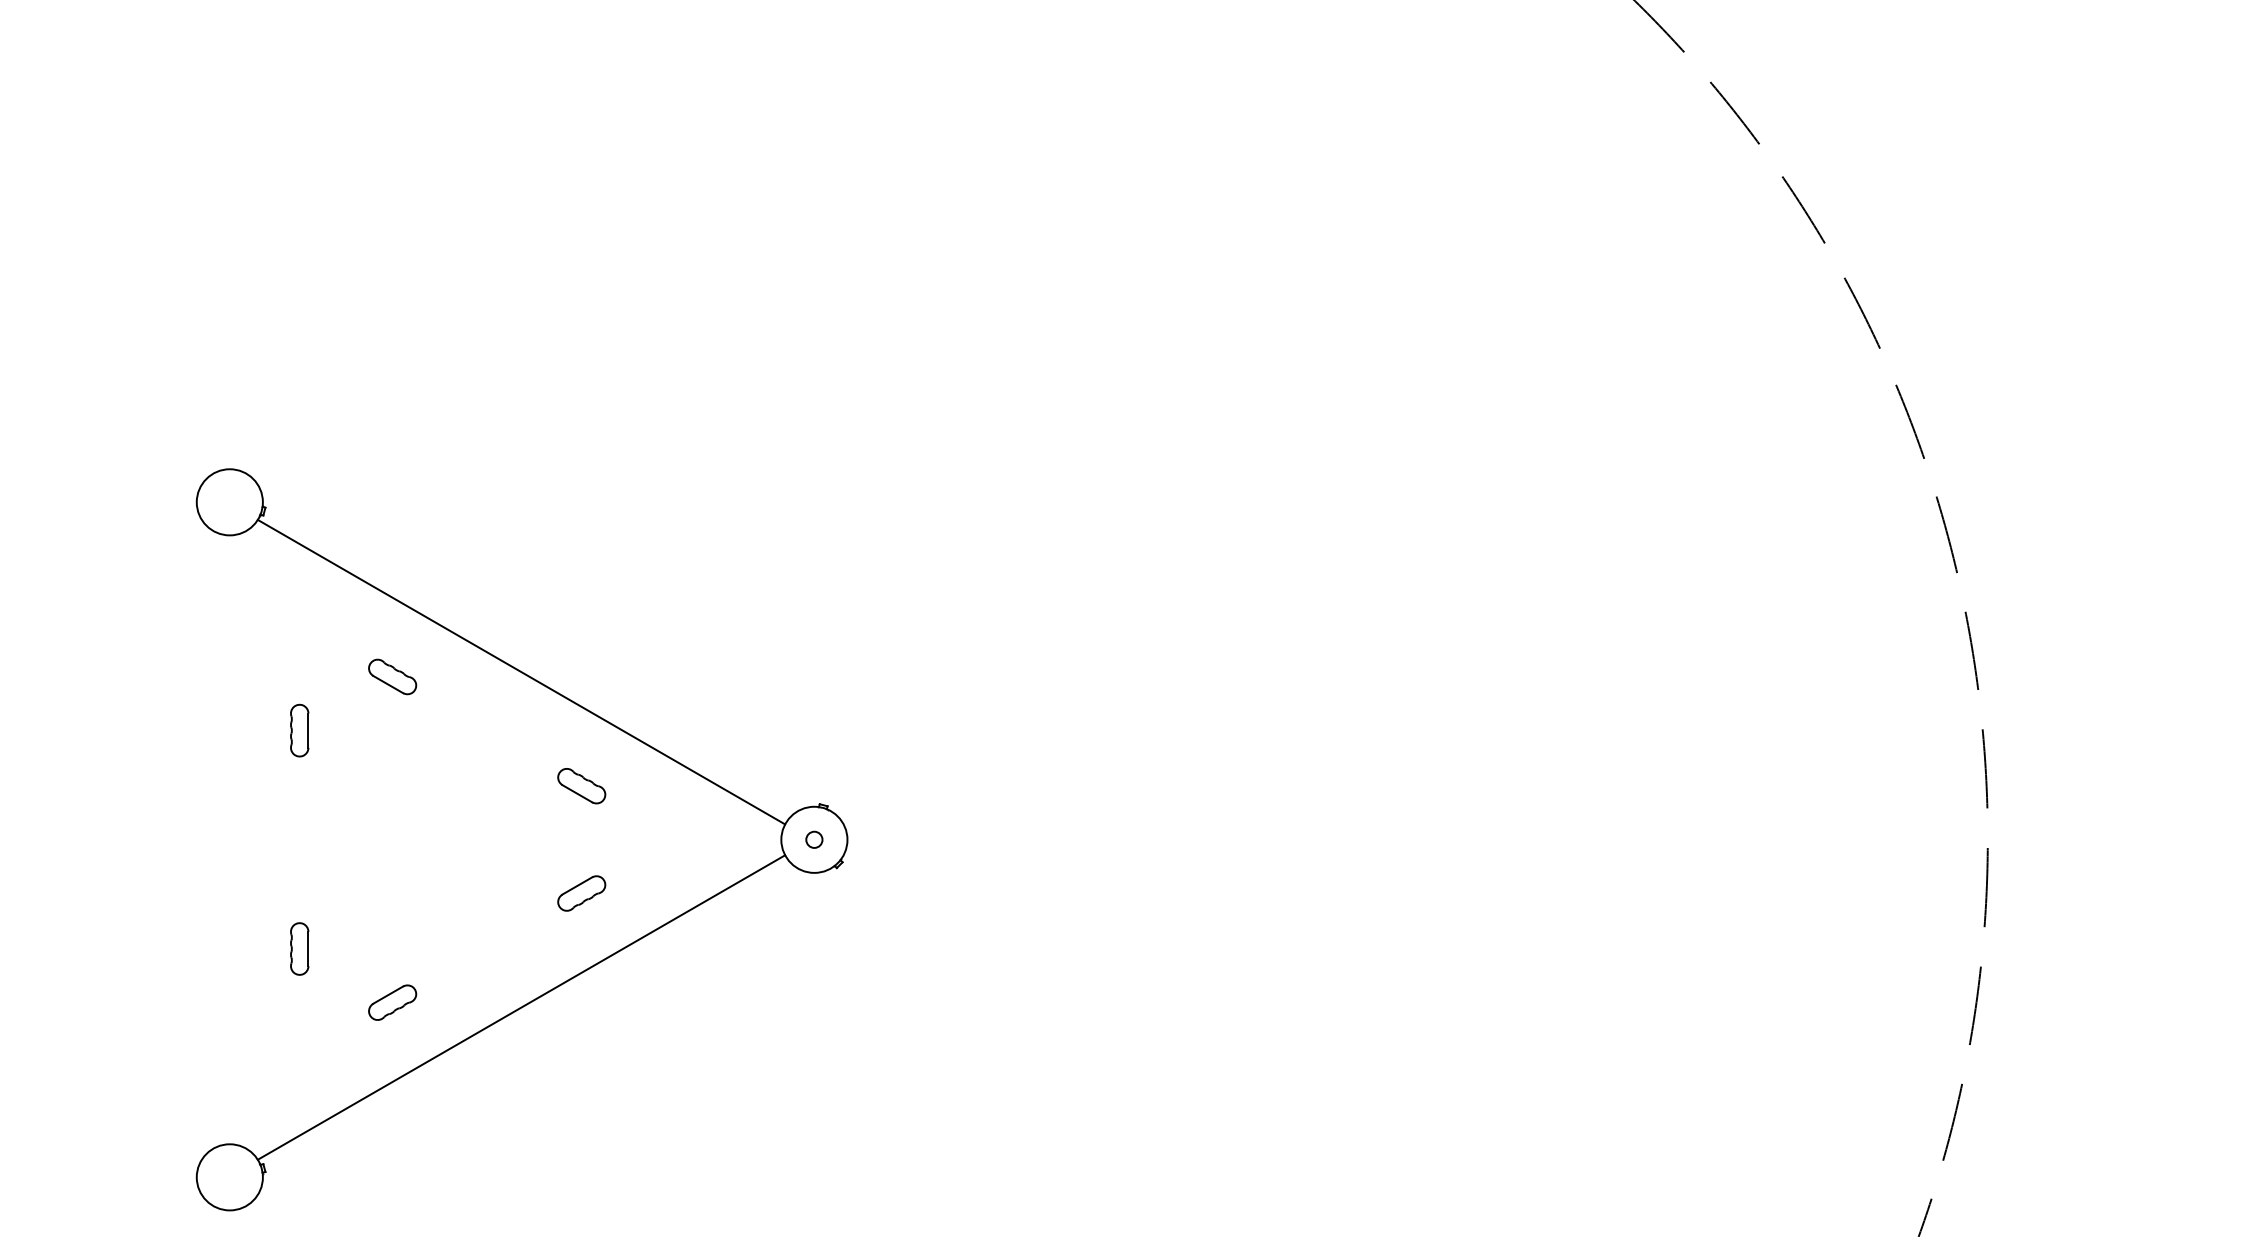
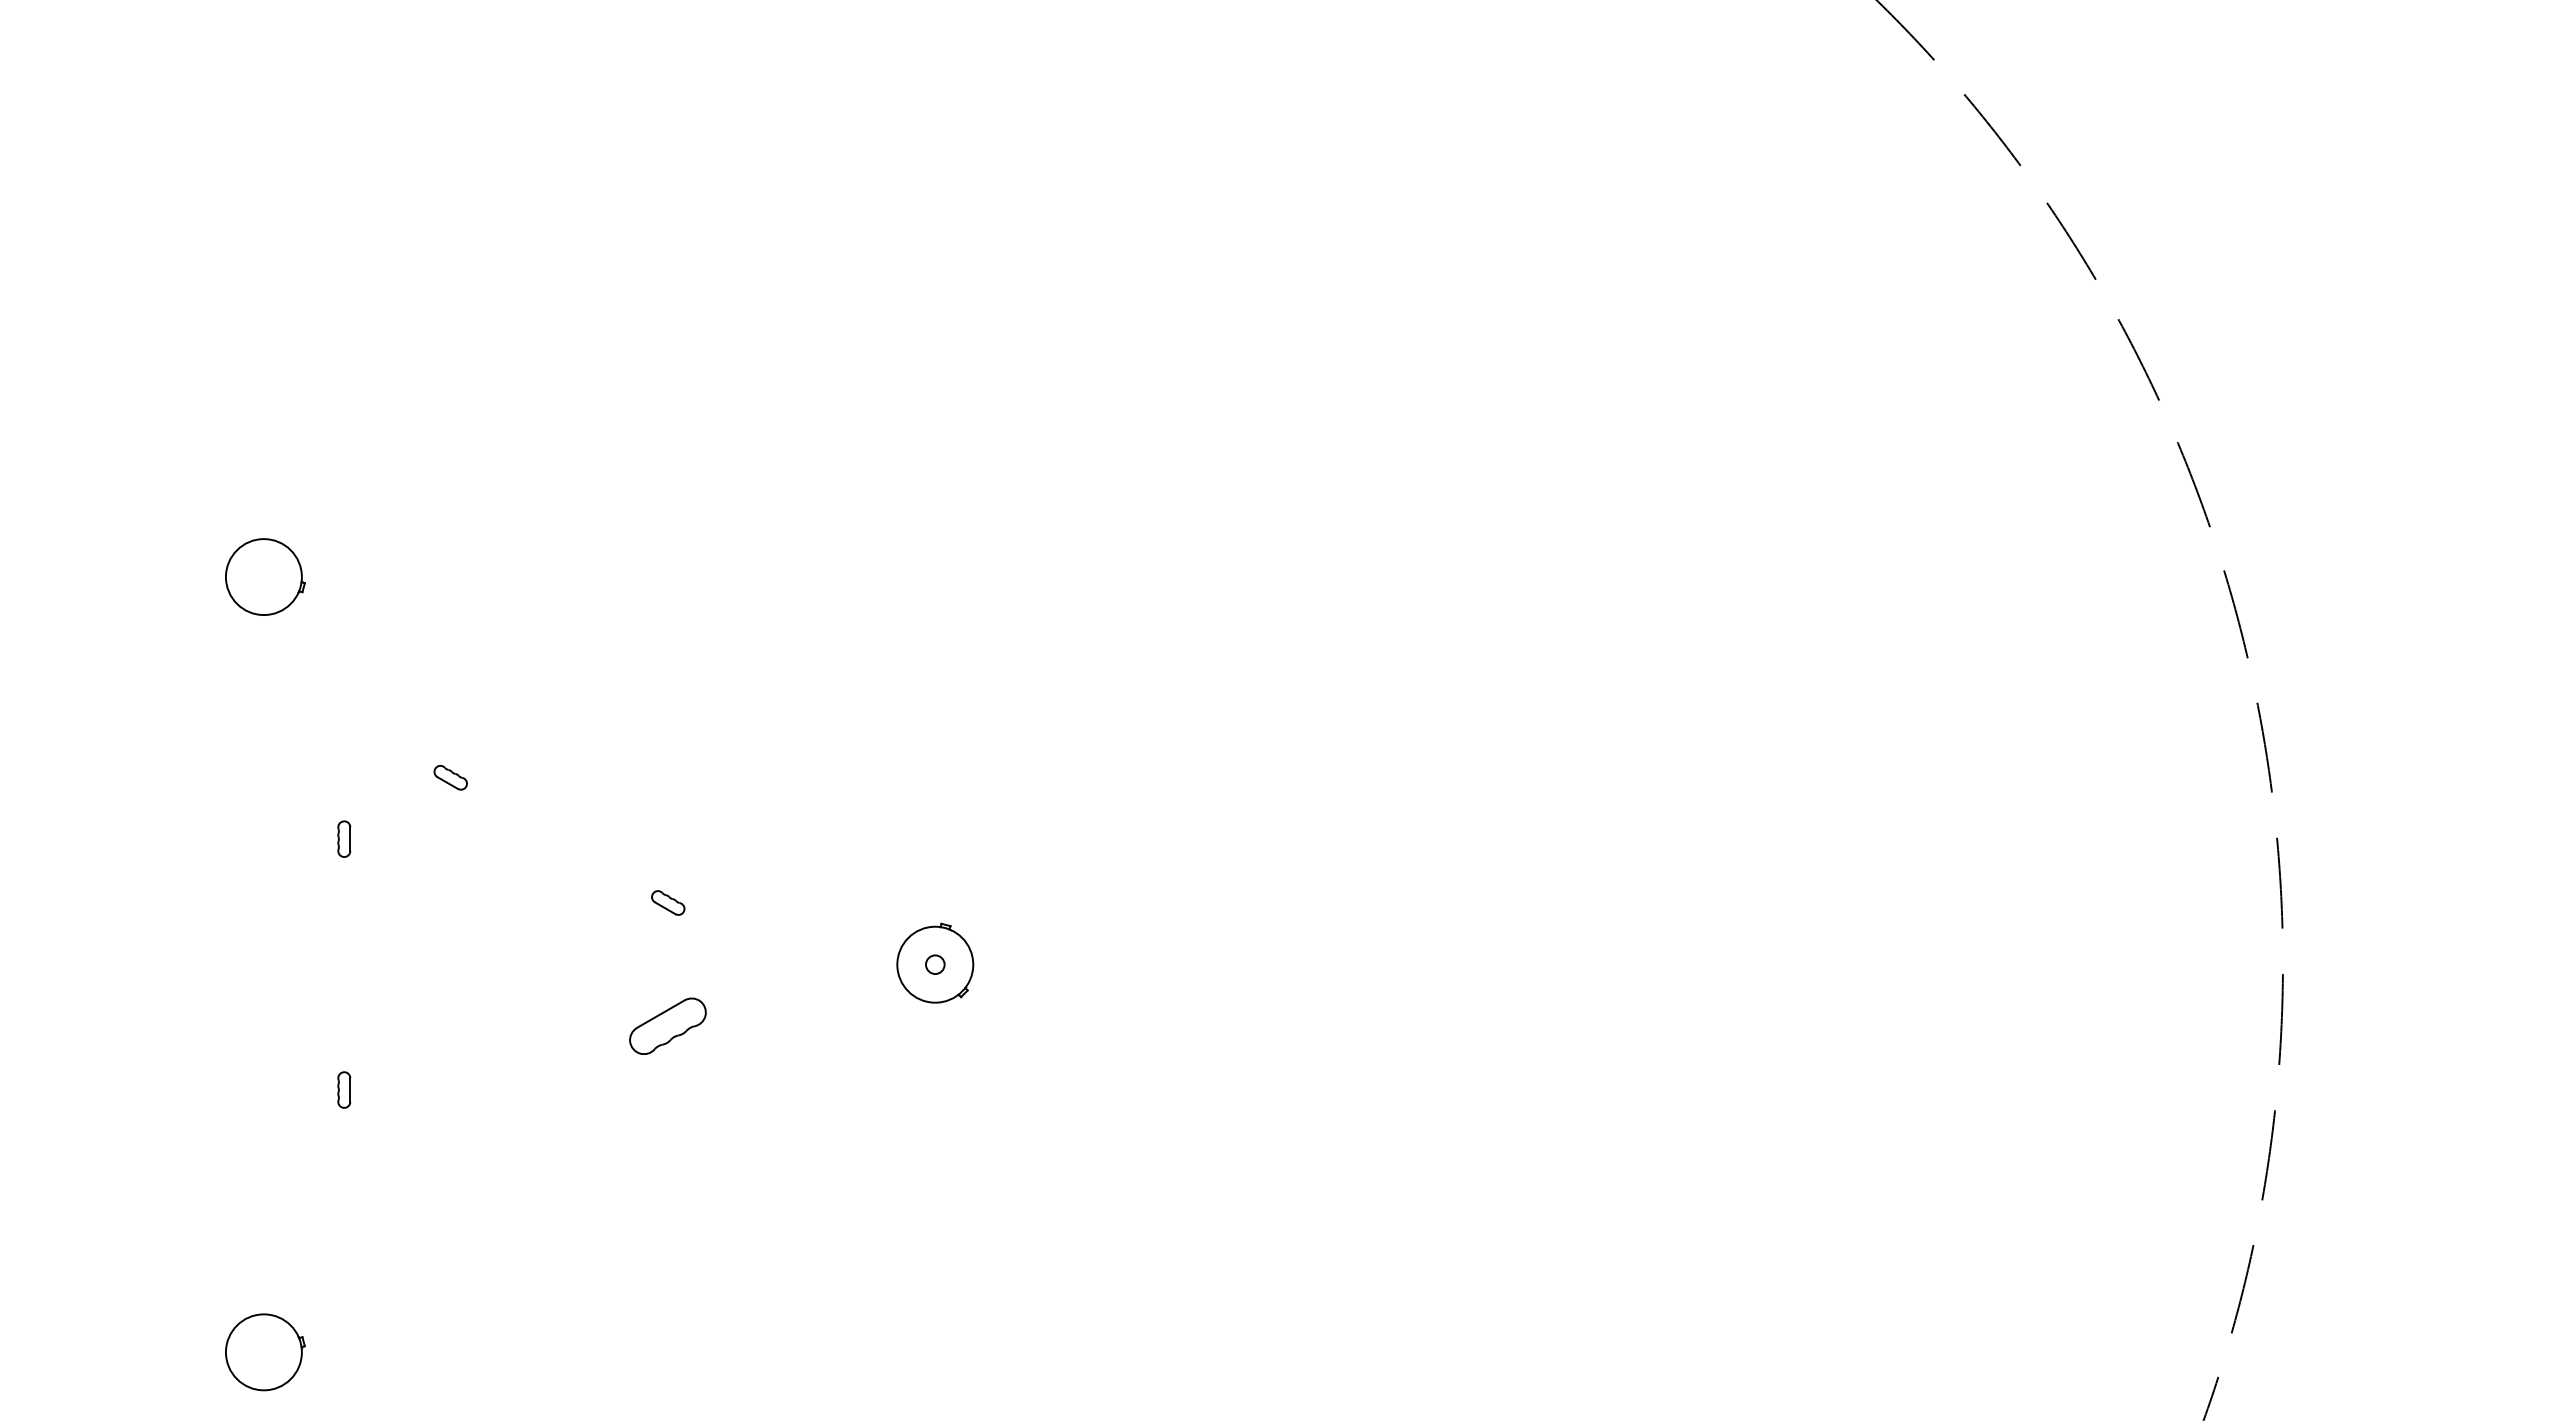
line: (521, 672) -> (598, 772), removed
part: (392, 676) -> (450, 777), size x0.6
part: (299, 729) -> (344, 838), size x0.6
part: (582, 785) -> (668, 902), size x0.6
part: (582, 893) -> (668, 1026), size x1.4
part: (299, 948) -> (344, 1089), size x0.6
part: (392, 1002) -> (450, 1151), removed
line: (521, 1007) -> (598, 1157), removed

